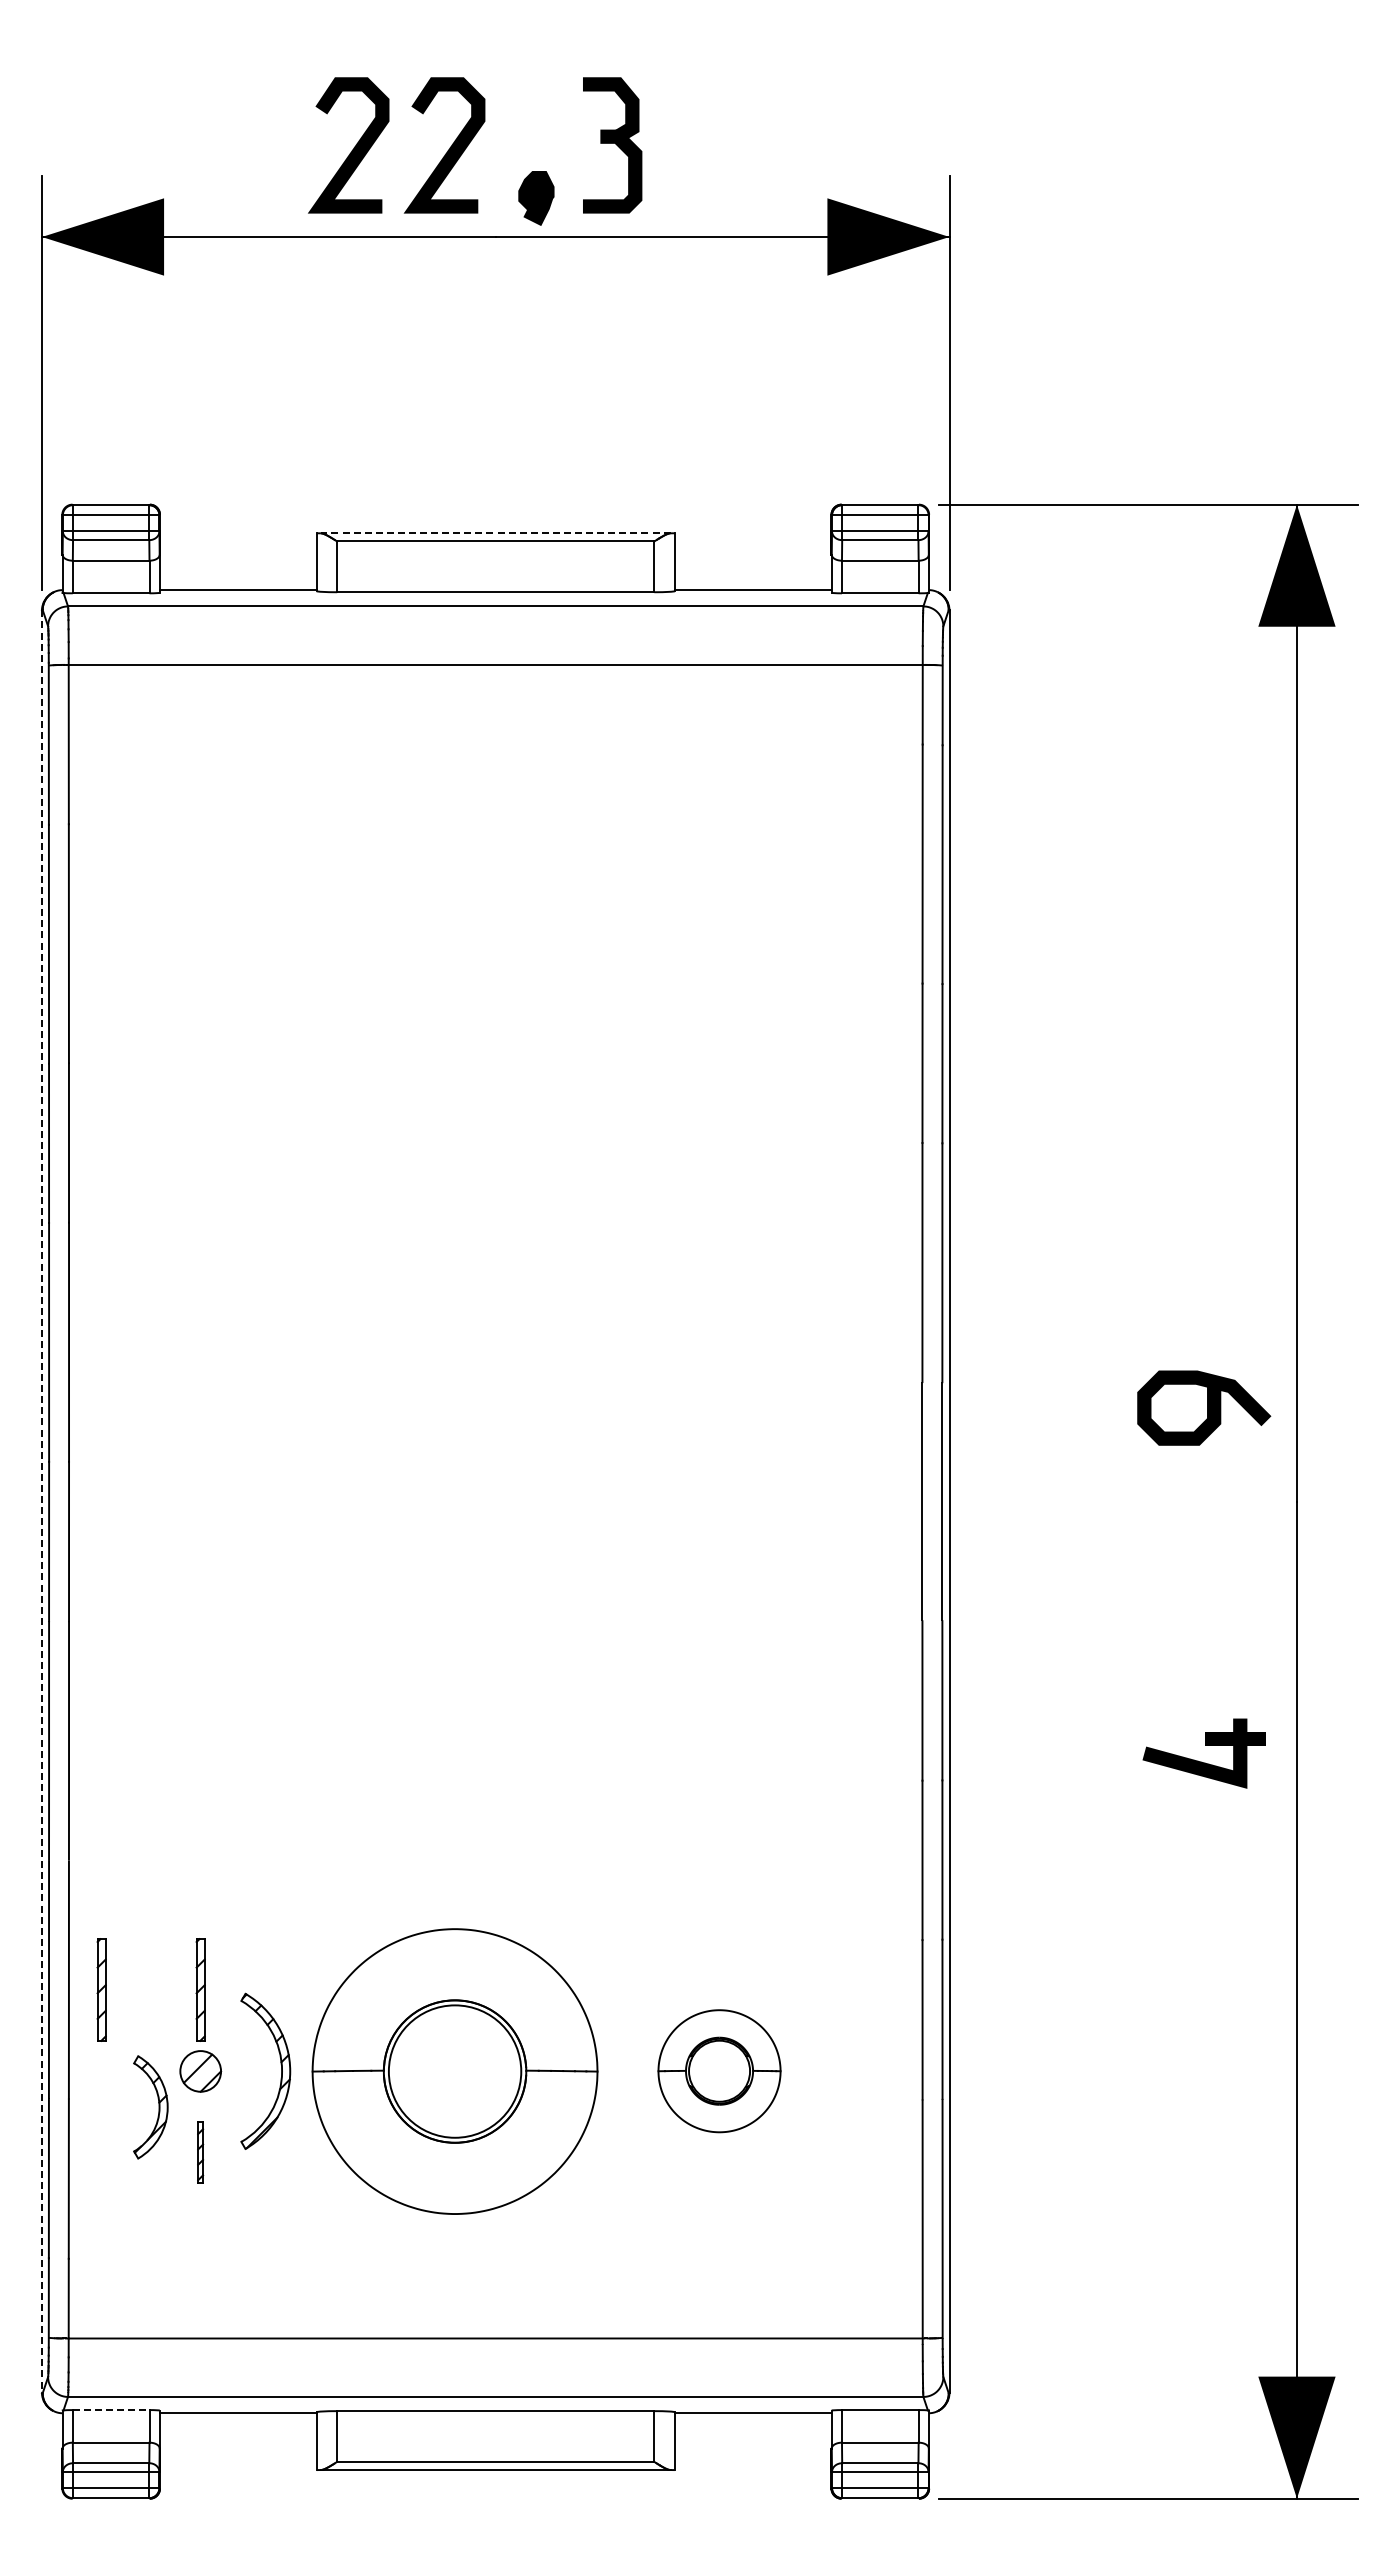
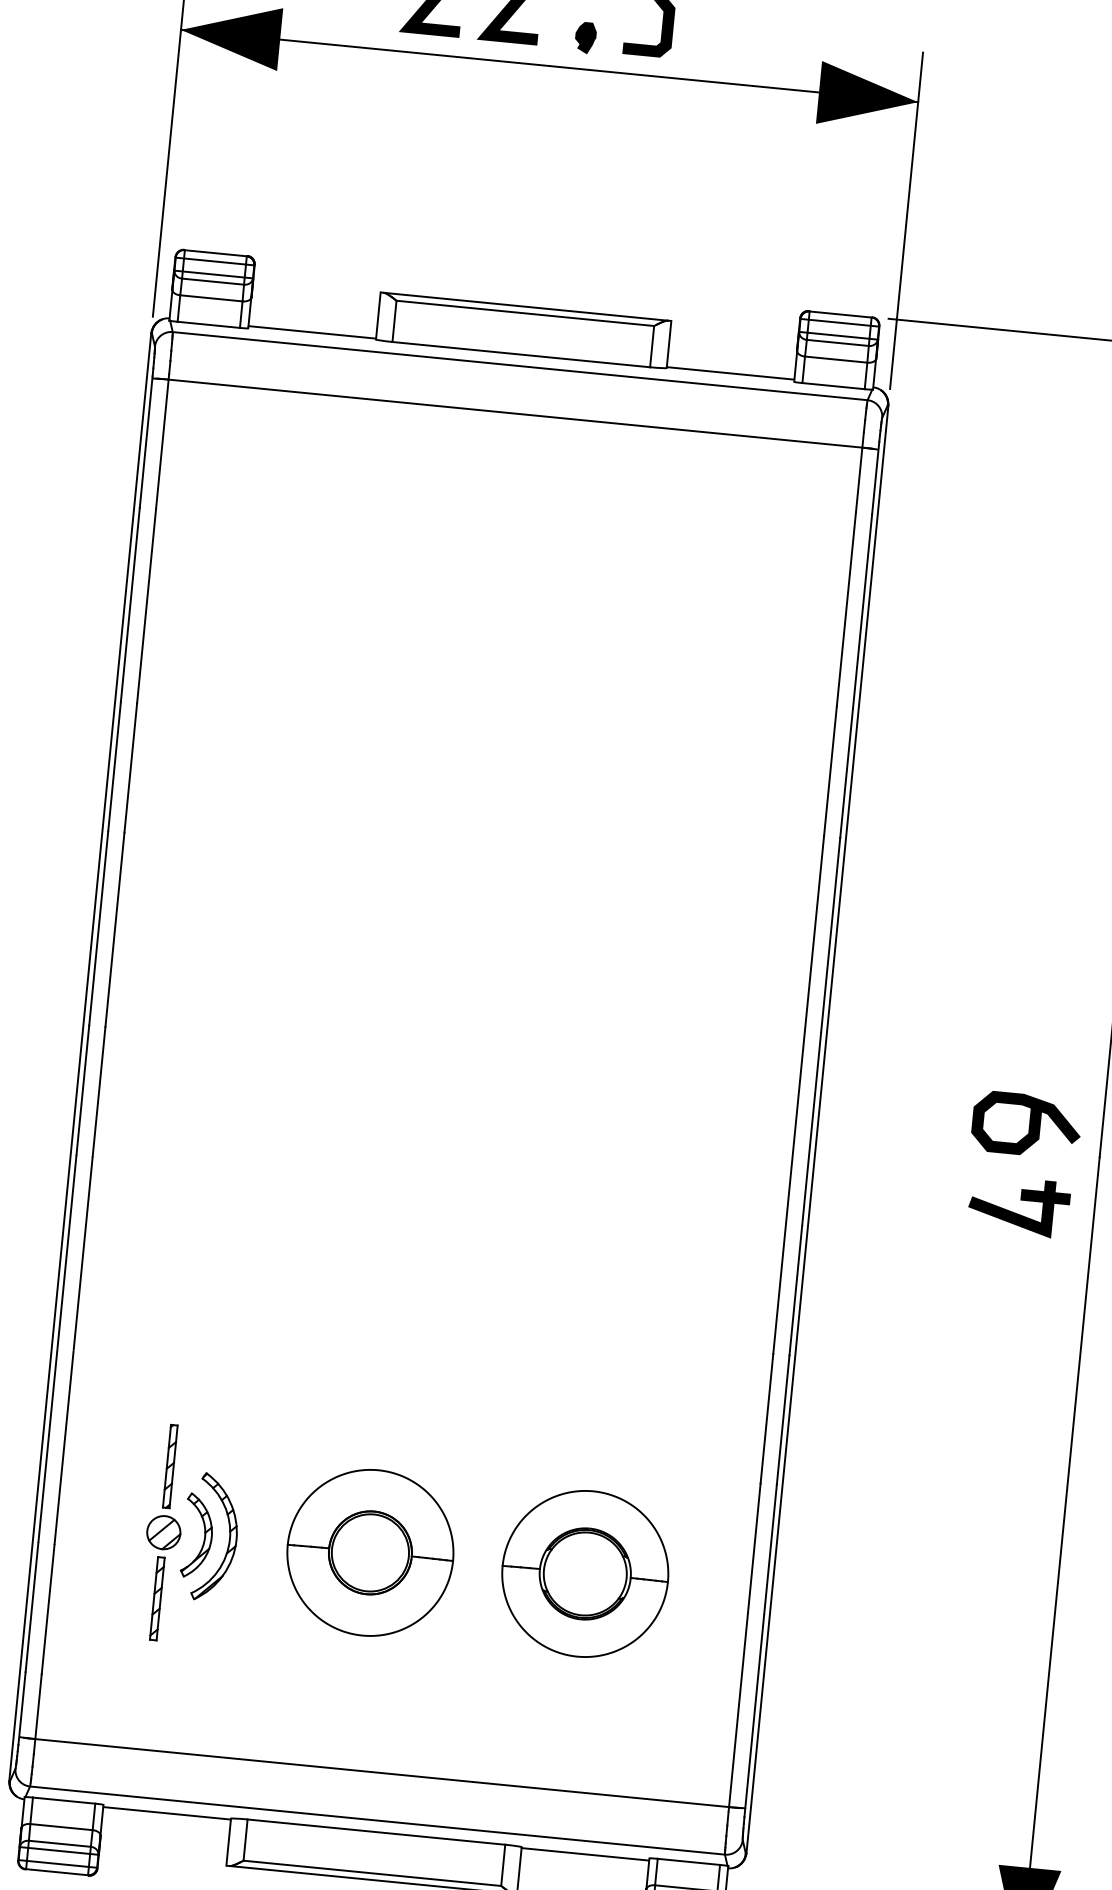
part: (536, 198) -> (585, 38), size x0.71
line: (495, 533) -> (525, 306), dashed -> solid
curve: (1207, 1407) -> (1029, 1124), moved
line: (41, 1502) -> (79, 1057), dashed -> solid
part: (1205, 1745) -> (1020, 1200), moved
part: (101, 1989) -> (89, 1458), removed
part: (454, 2070) -> (370, 1552), size x0.71
part: (719, 2070) -> (585, 1573), size x1.67
part: (158, 2107) -> (204, 1536), moved
part: (200, 2152) -> (157, 1598), size x1.67
line: (111, 2410) -> (64, 1800), dashed -> solid

